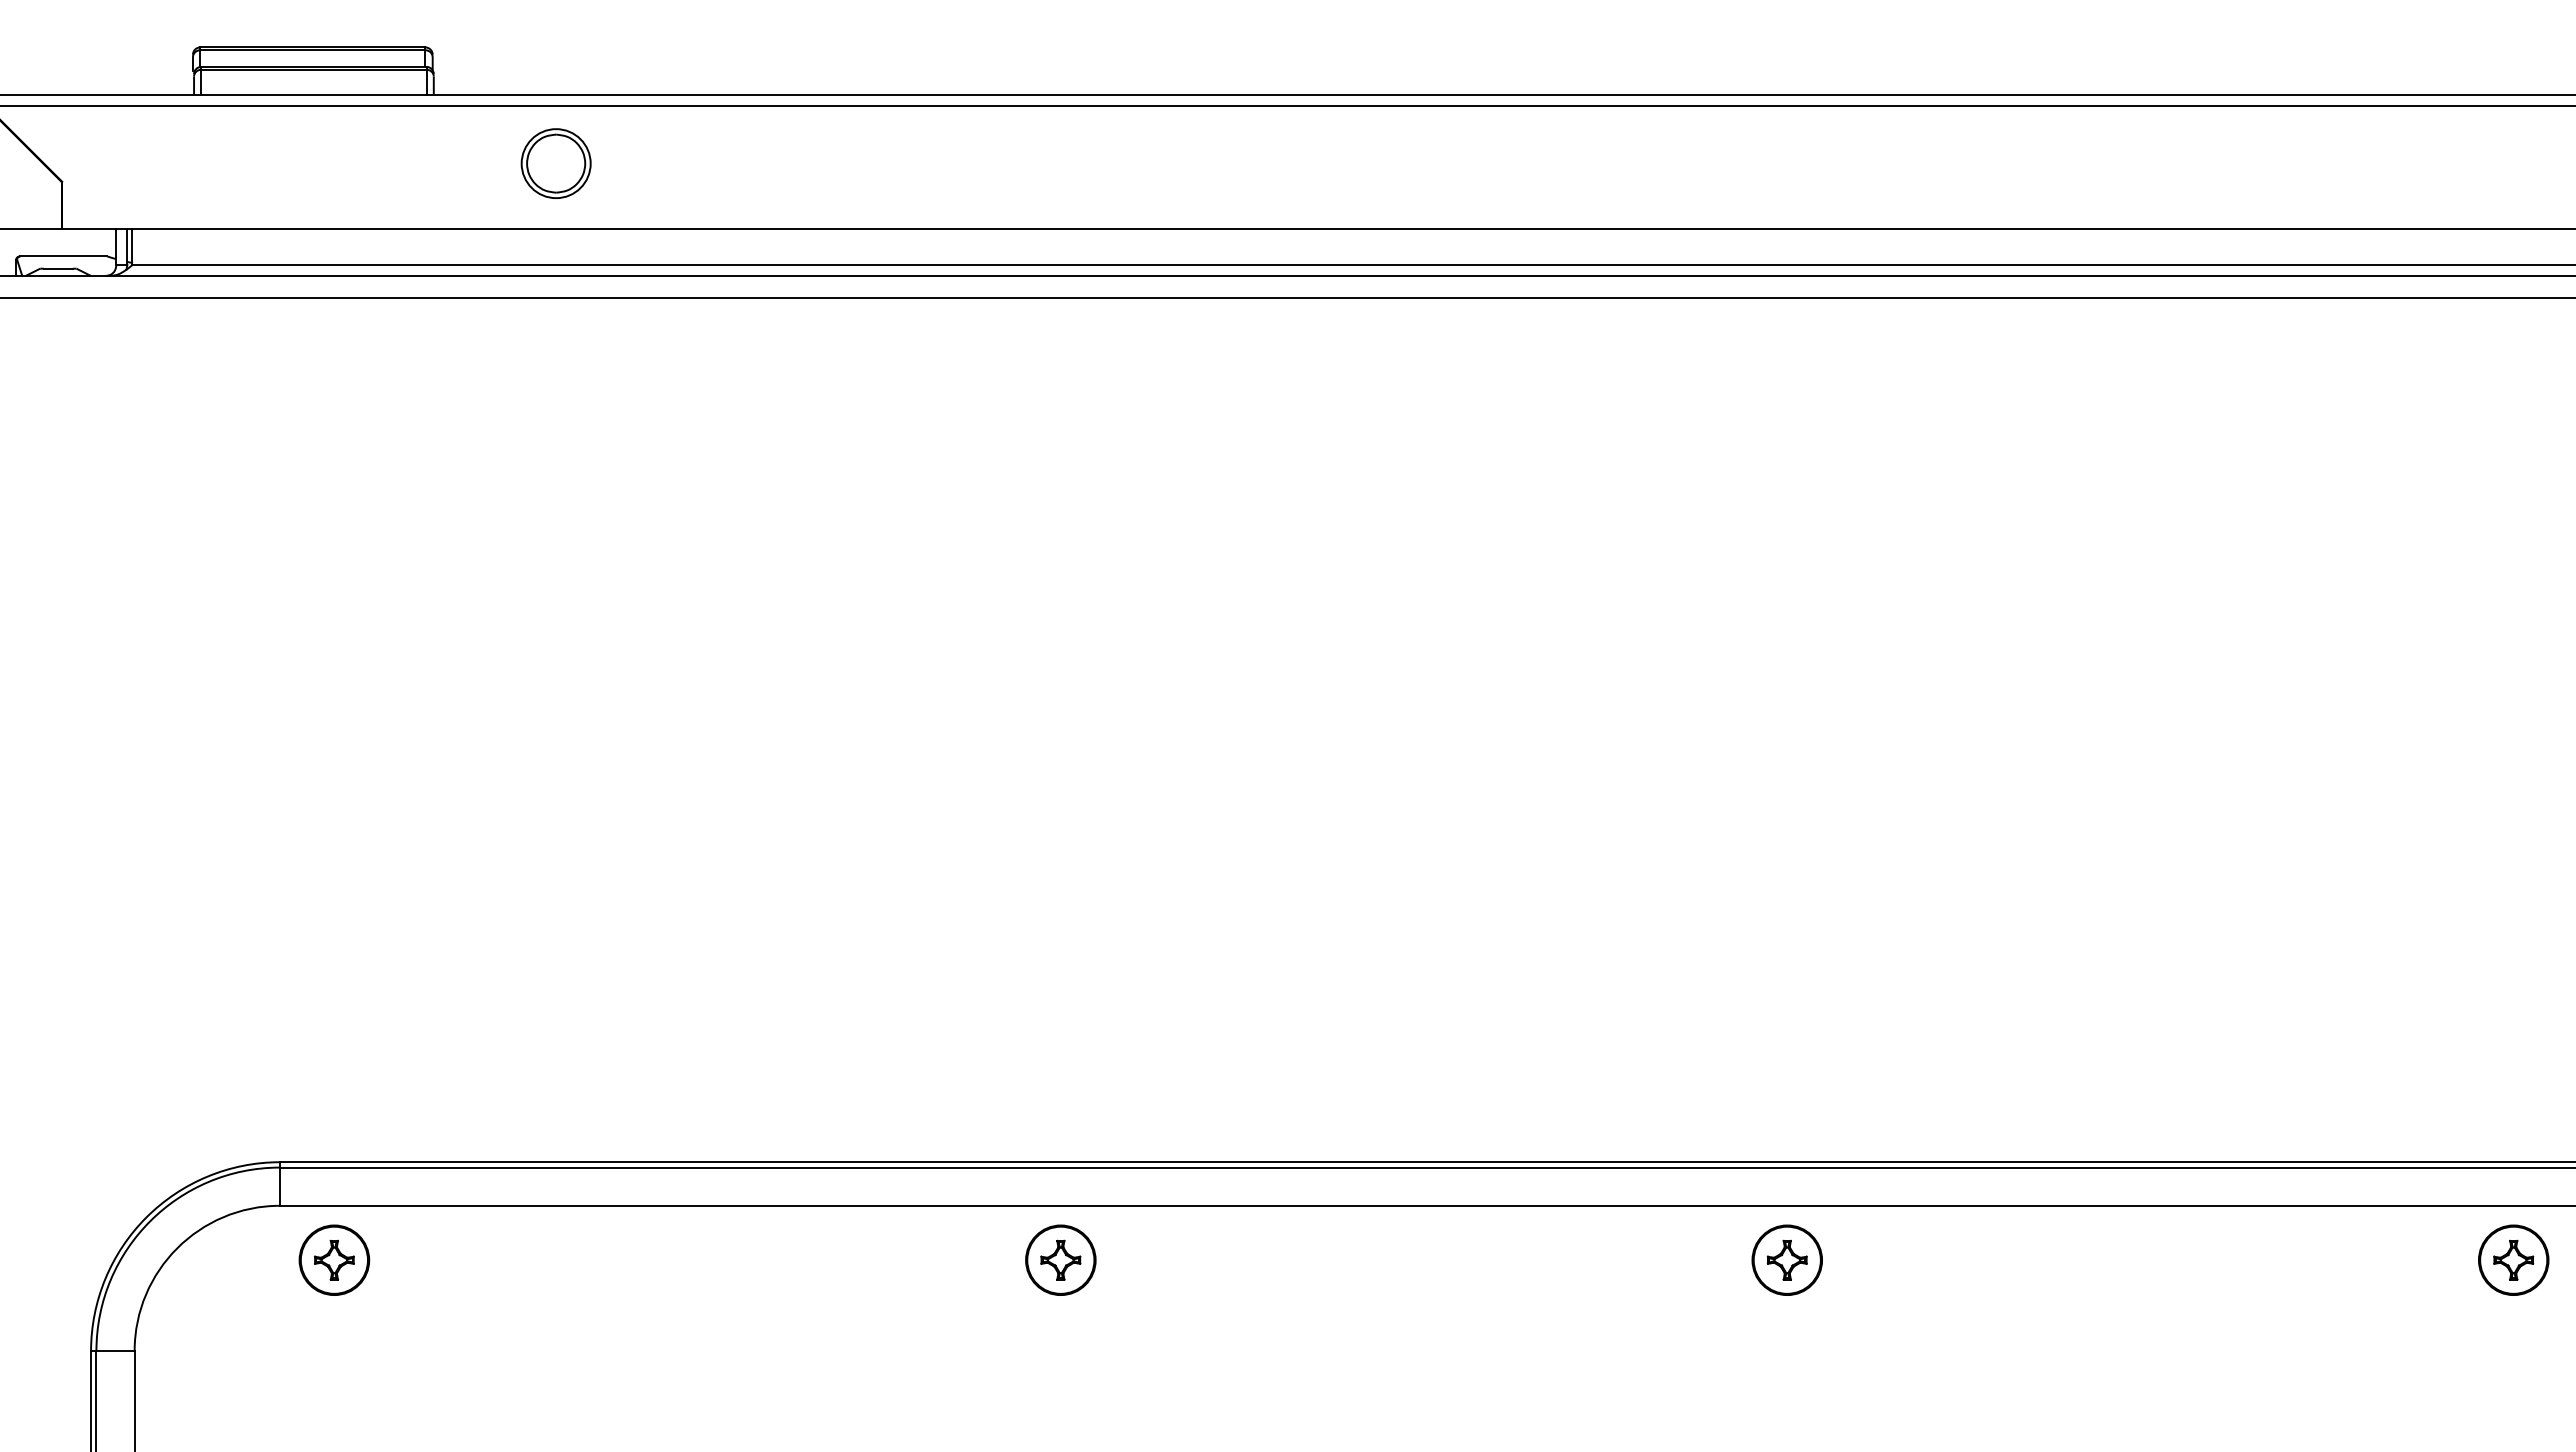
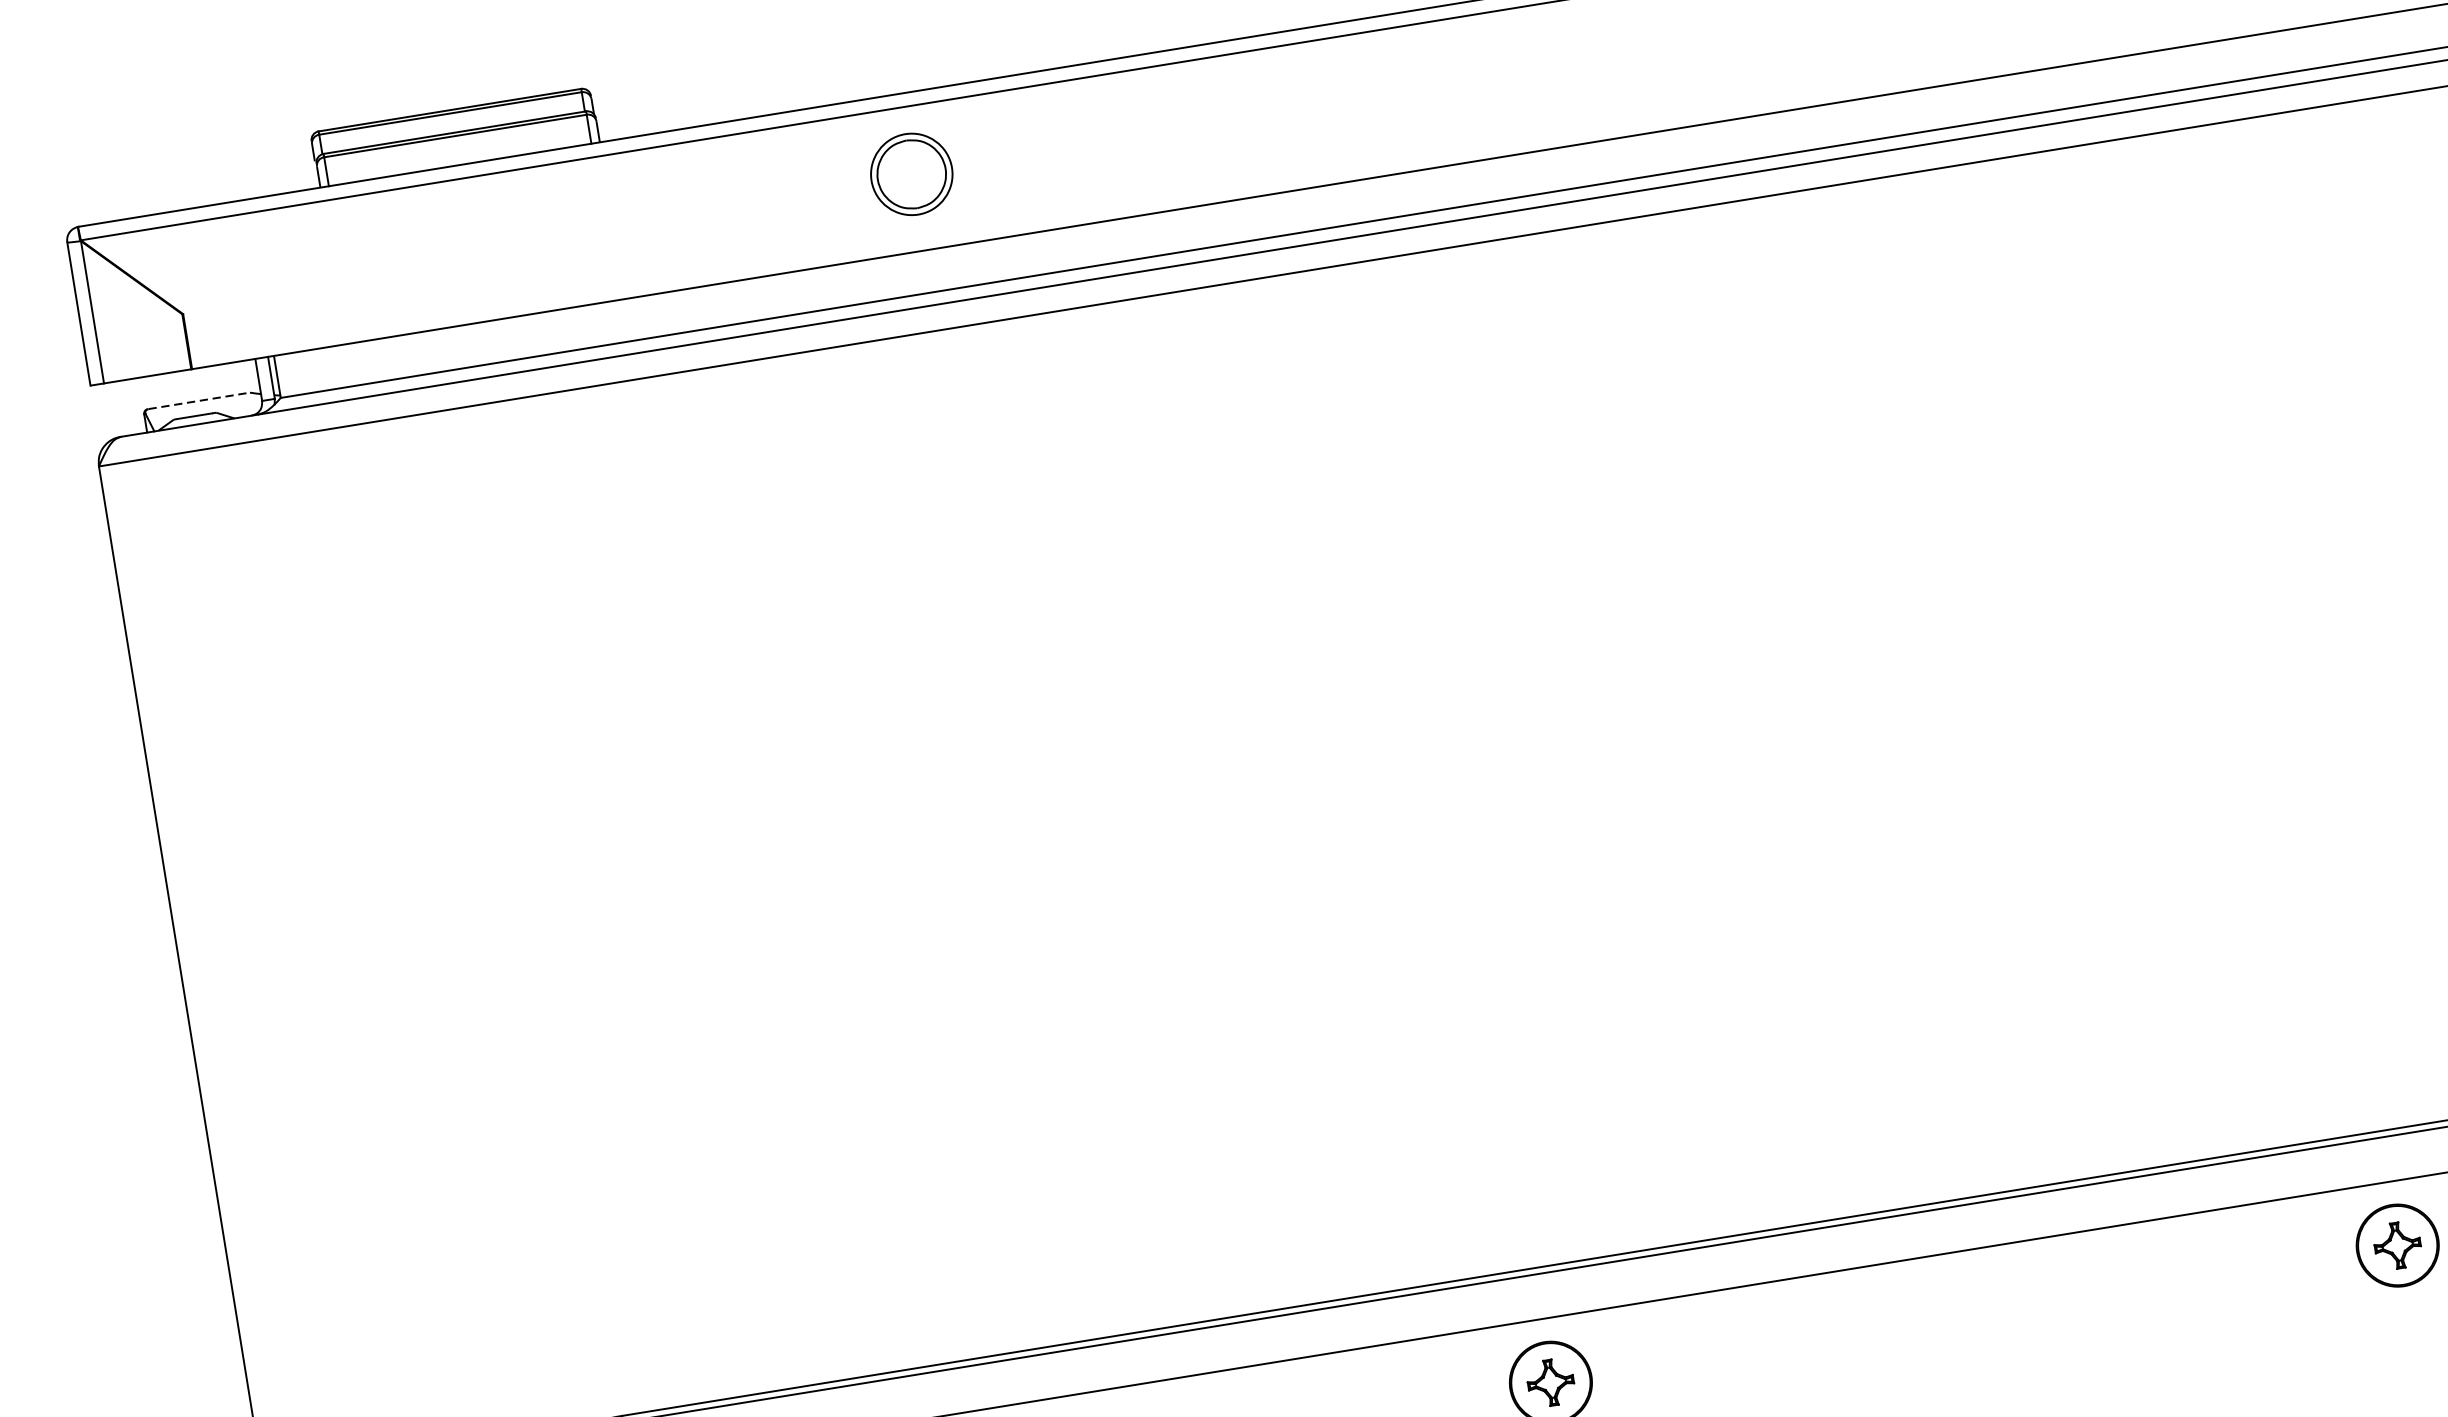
part: (555, 163) -> (910, 174), moved
line: (63, 256) -> (198, 400), solid -> dashed

